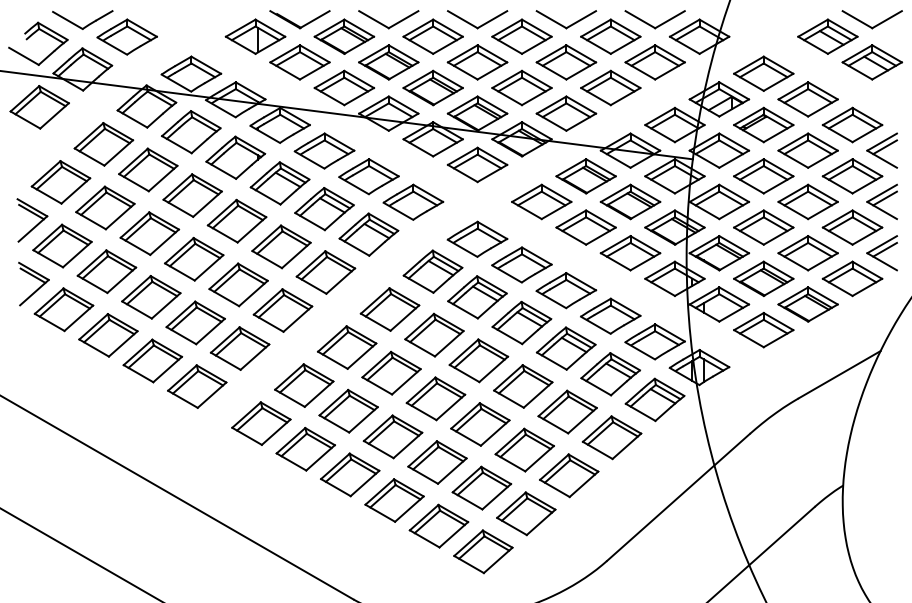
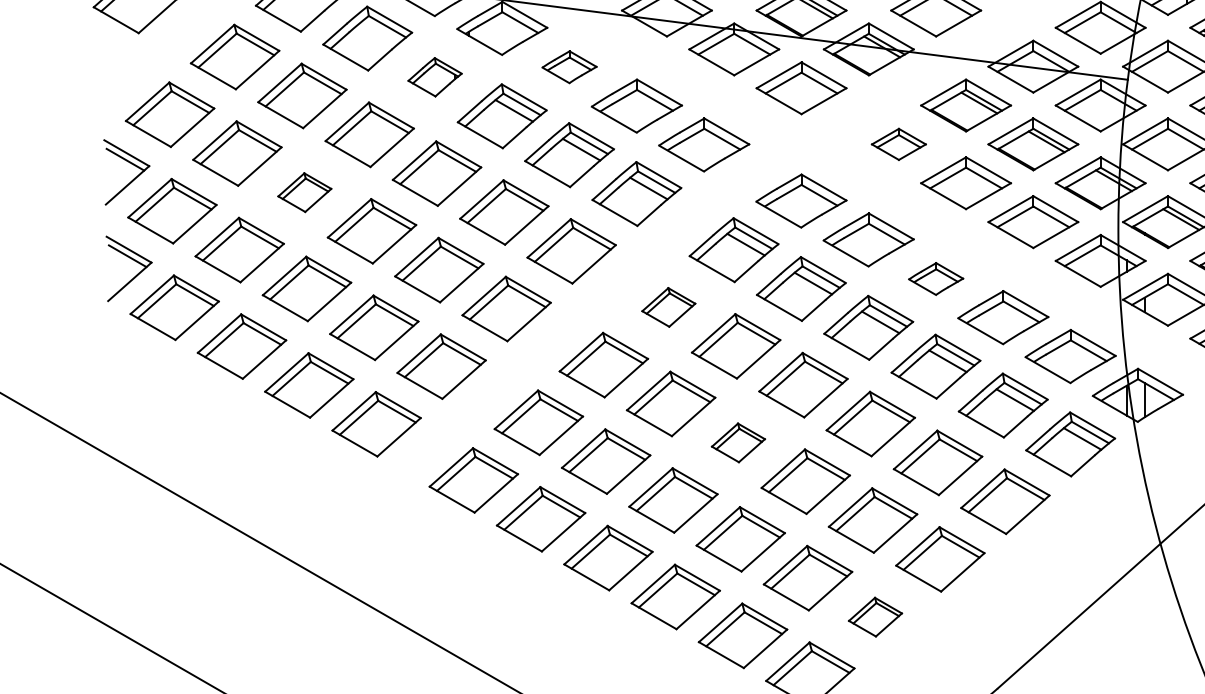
part: (324, 150) -> (569, 66), size x0.6
part: (235, 157) -> (434, 77), size x0.6
part: (541, 201) -> (898, 143), size x0.6
part: (149, 233) -> (304, 192), size x0.6
part: (566, 290) -> (936, 278), size x0.6
part: (389, 309) -> (668, 307), size x0.6
part: (435, 398) -> (737, 442), size x0.6
part: (526, 513) -> (875, 616), size x0.6

